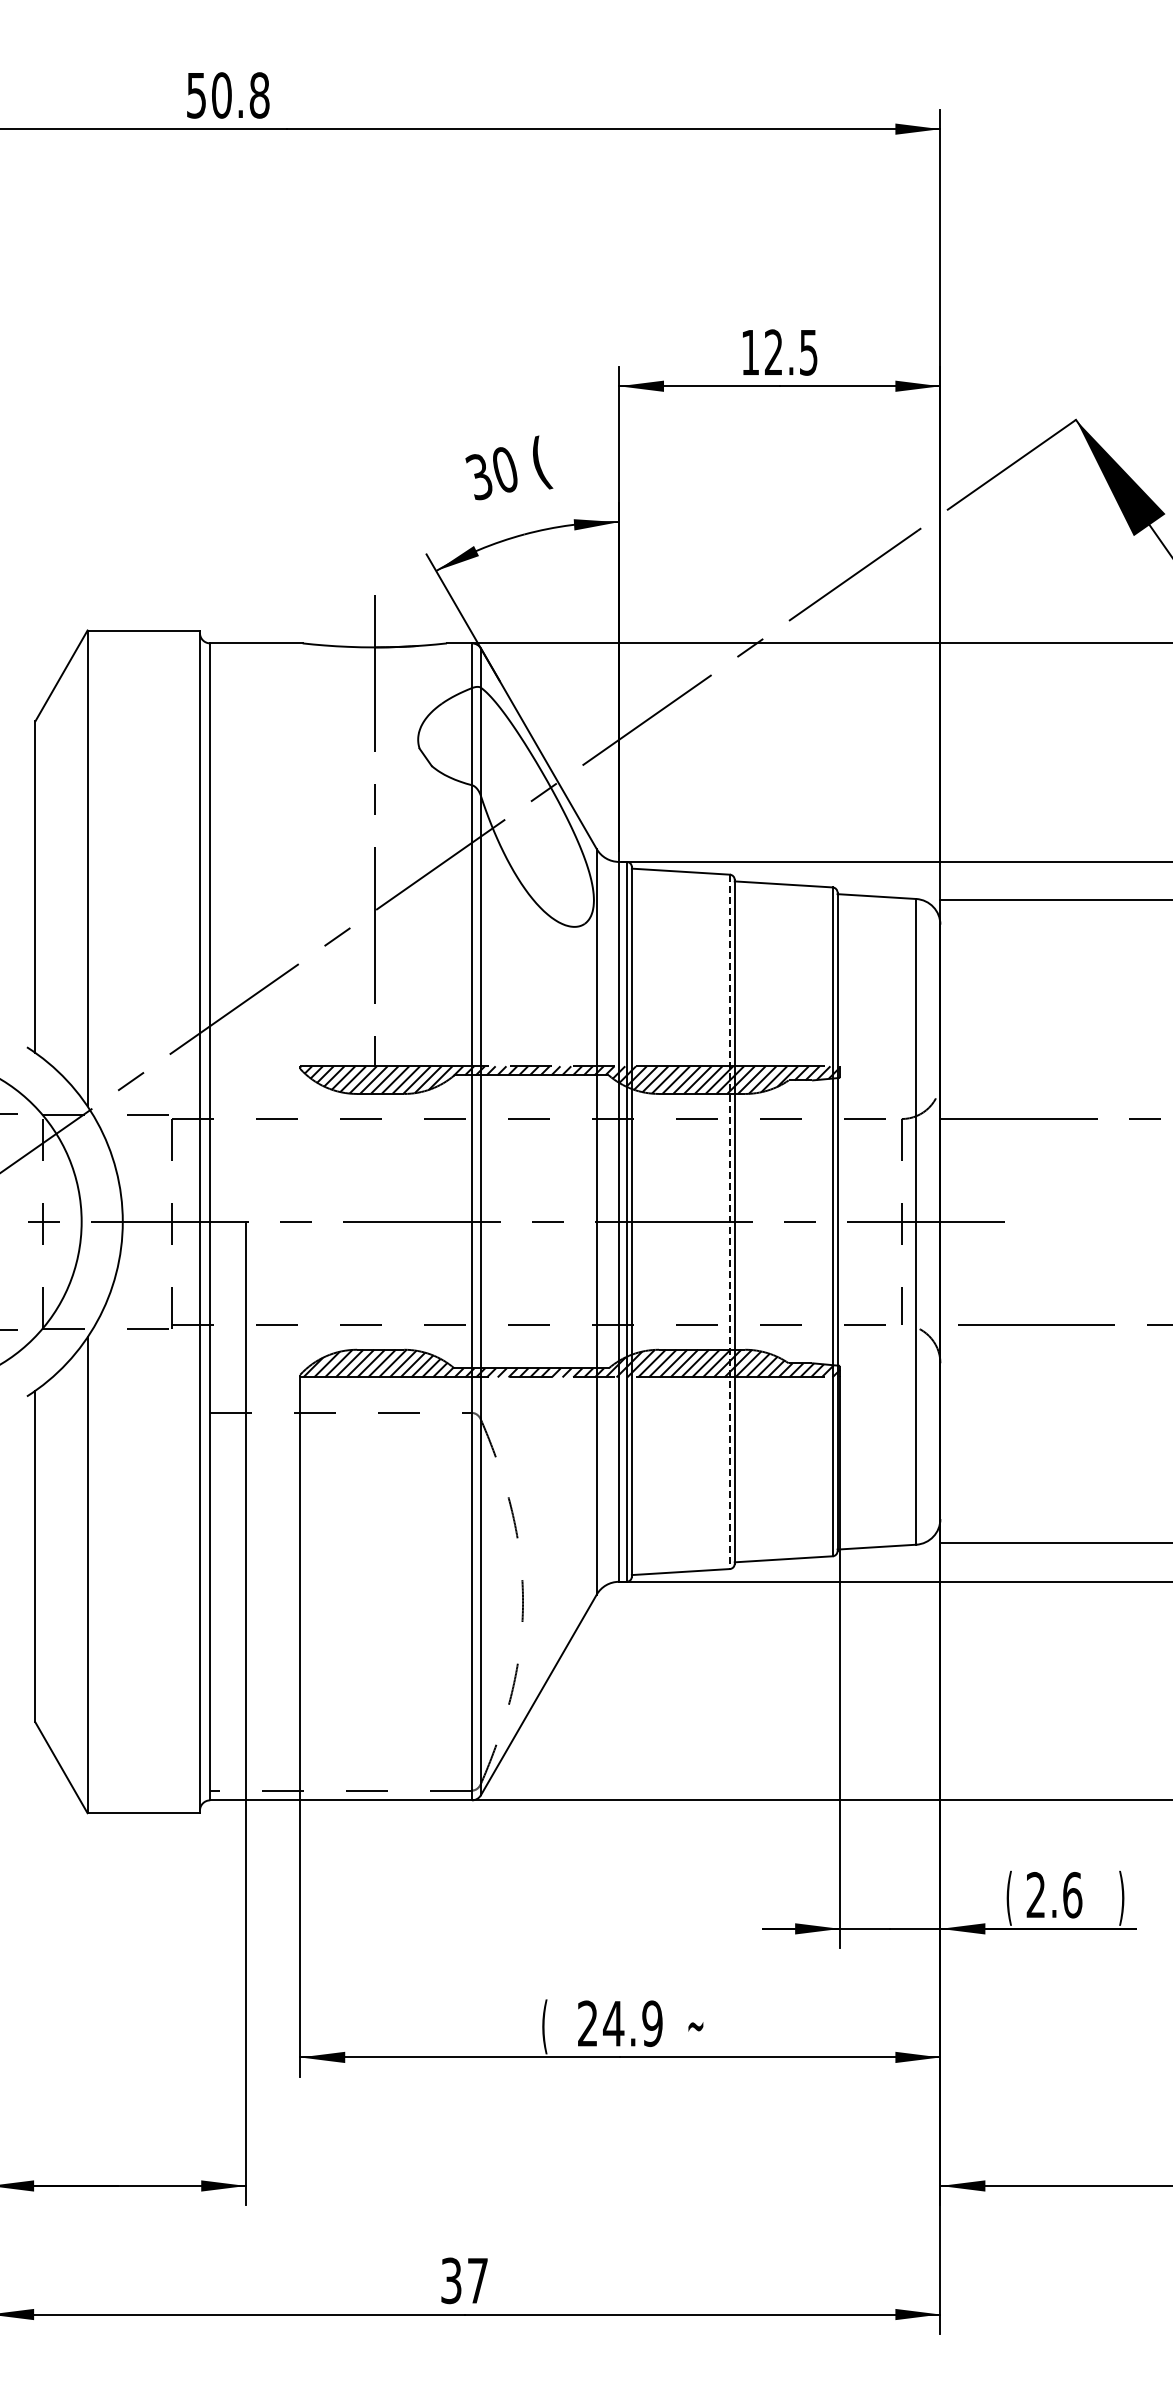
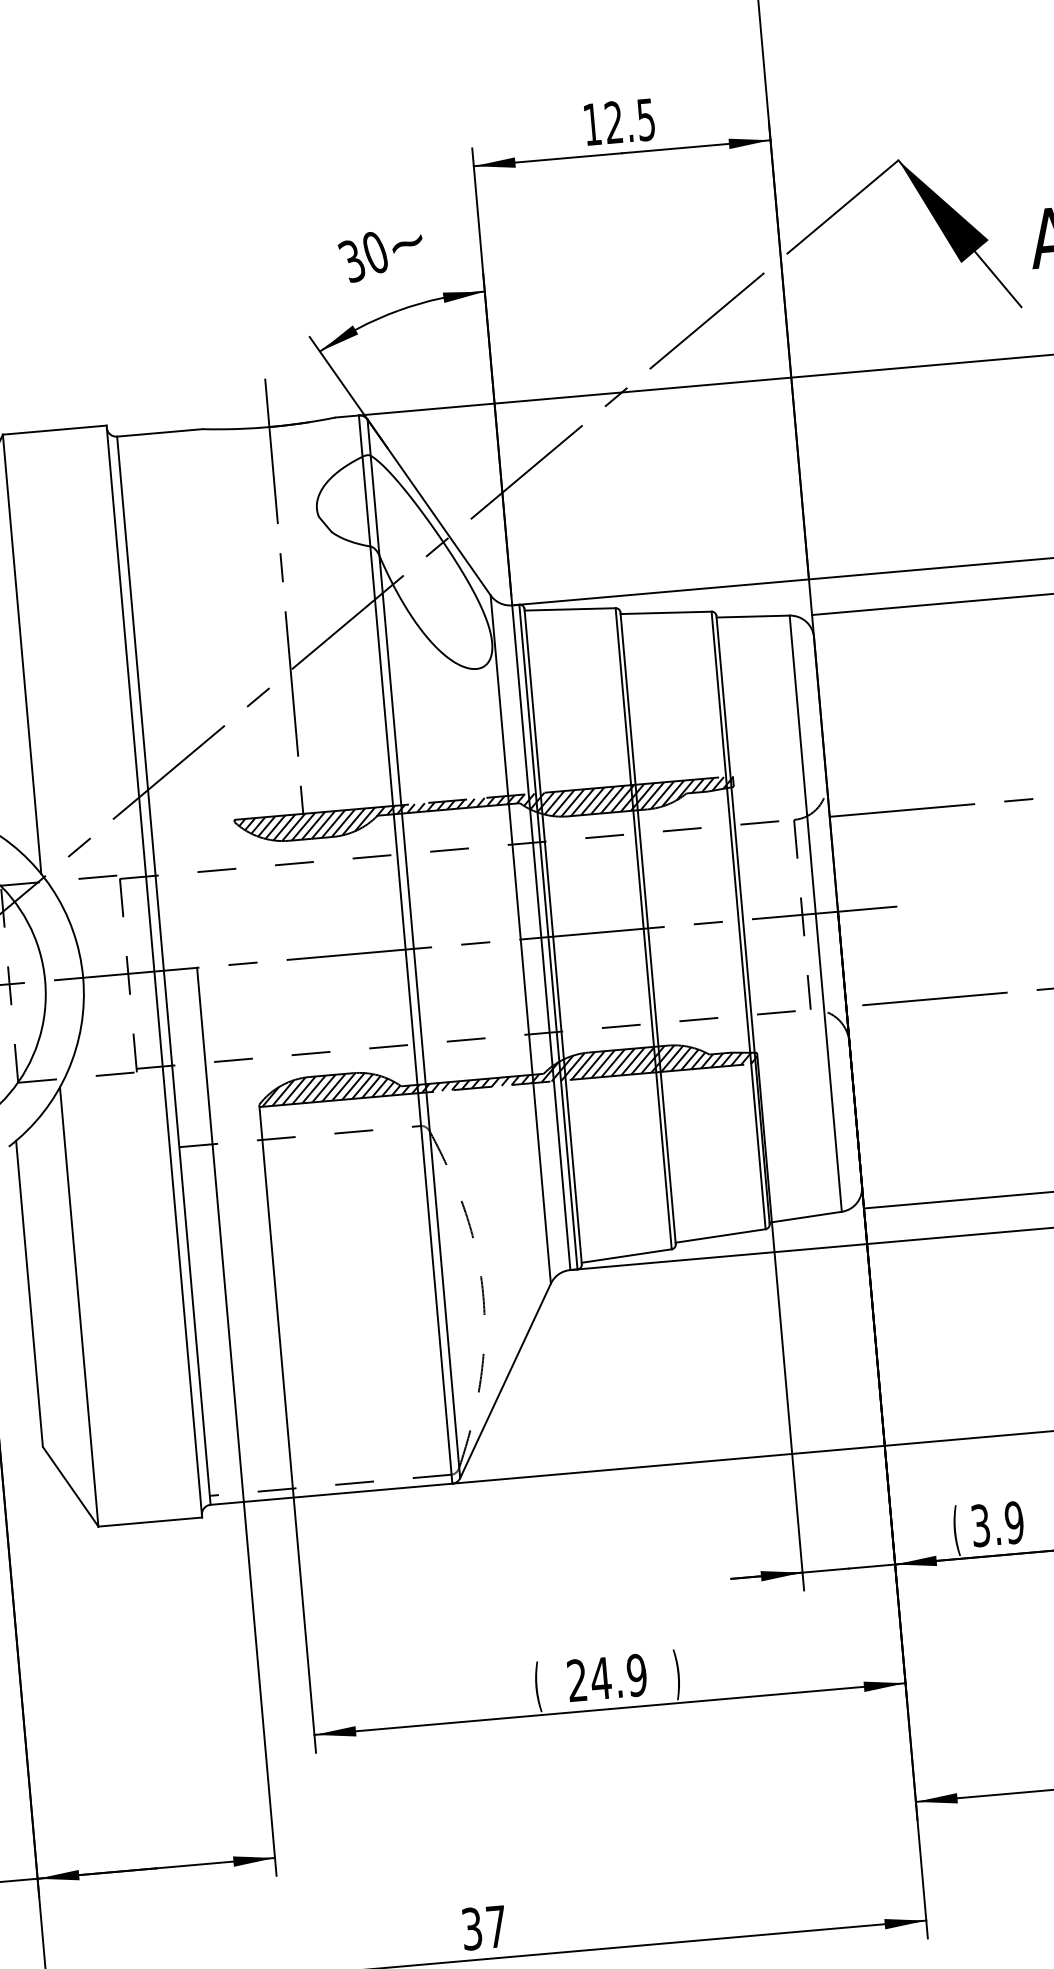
text: (539, 462) -> (406, 243), ( -> ~
line: (729, 1222) -> (643, 929), dashed -> solid
text: (1054, 1895) -> (997, 1524), 2.6 -> 3.9
text: (695, 2026) -> (676, 1674), ~ -> )

